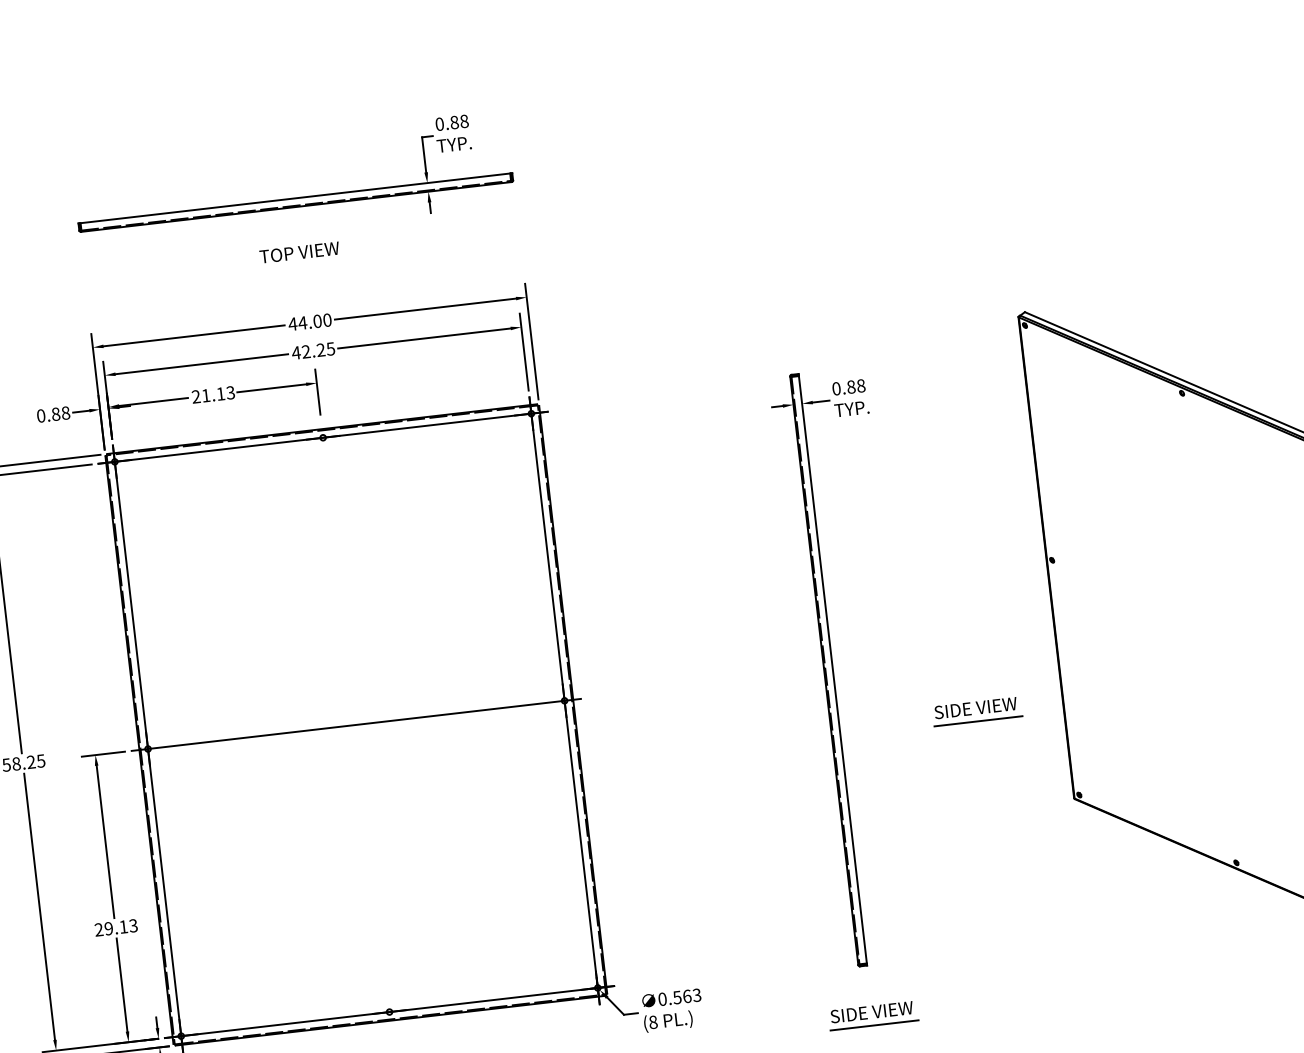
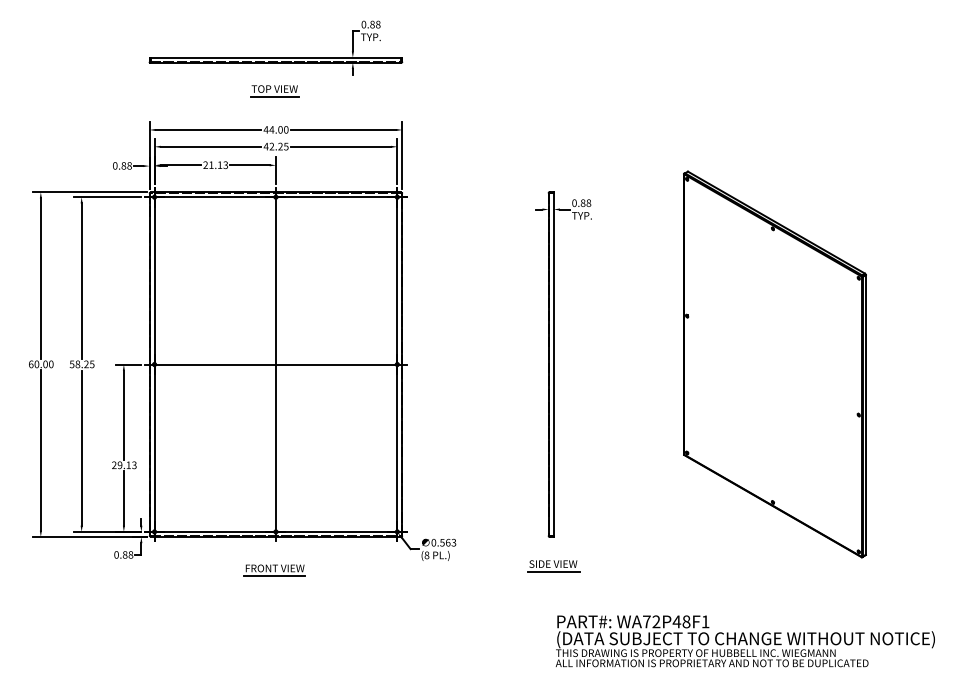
line: (302, 265) -> (275, 96), added
part: (976, 712) -> (633, 398), removed
line: (355, 724) -> (275, 364), added

